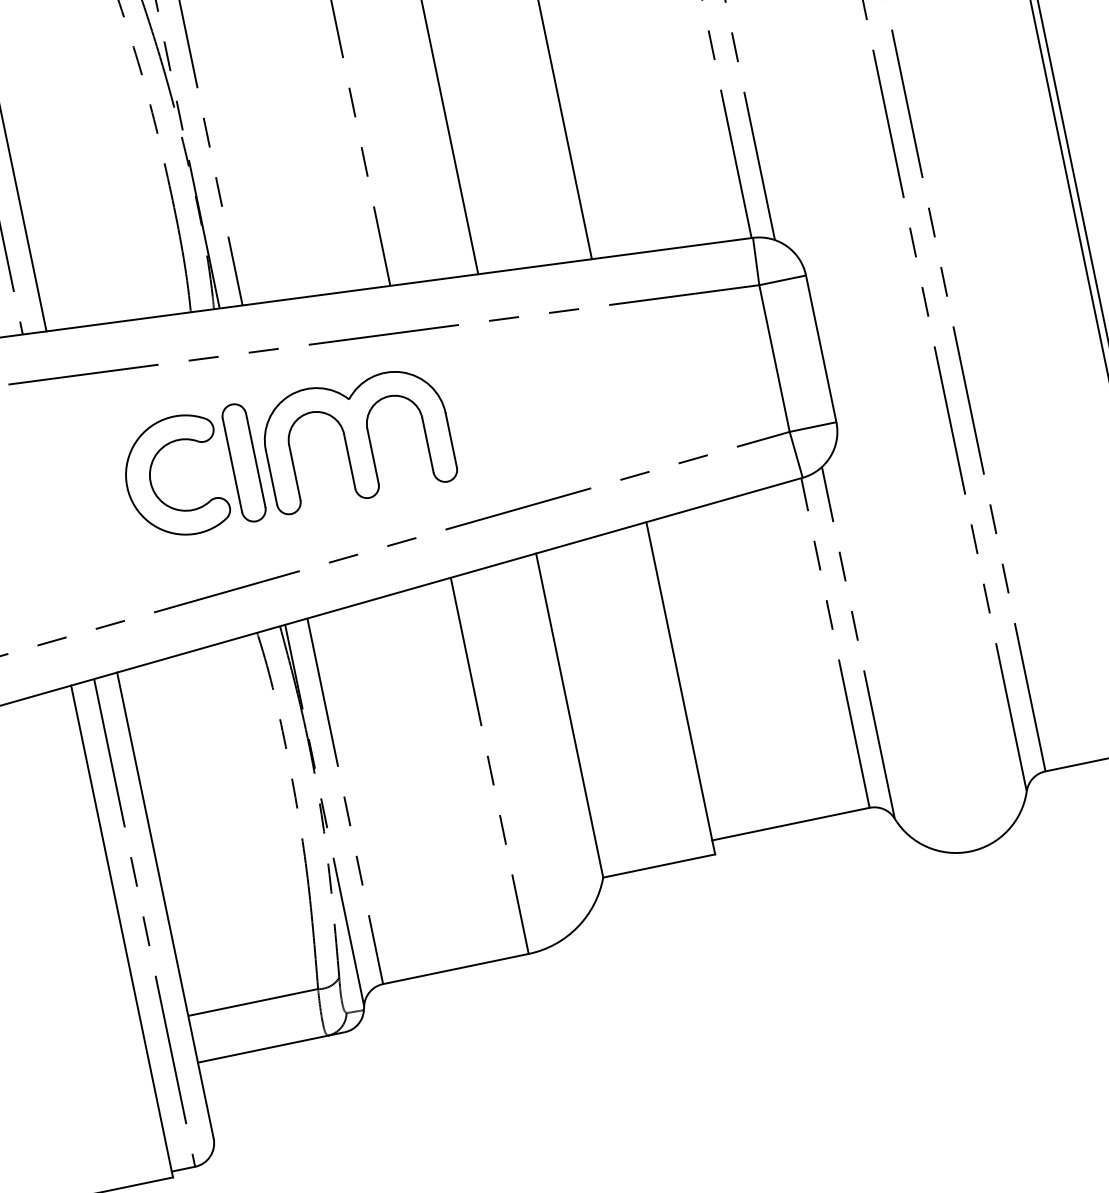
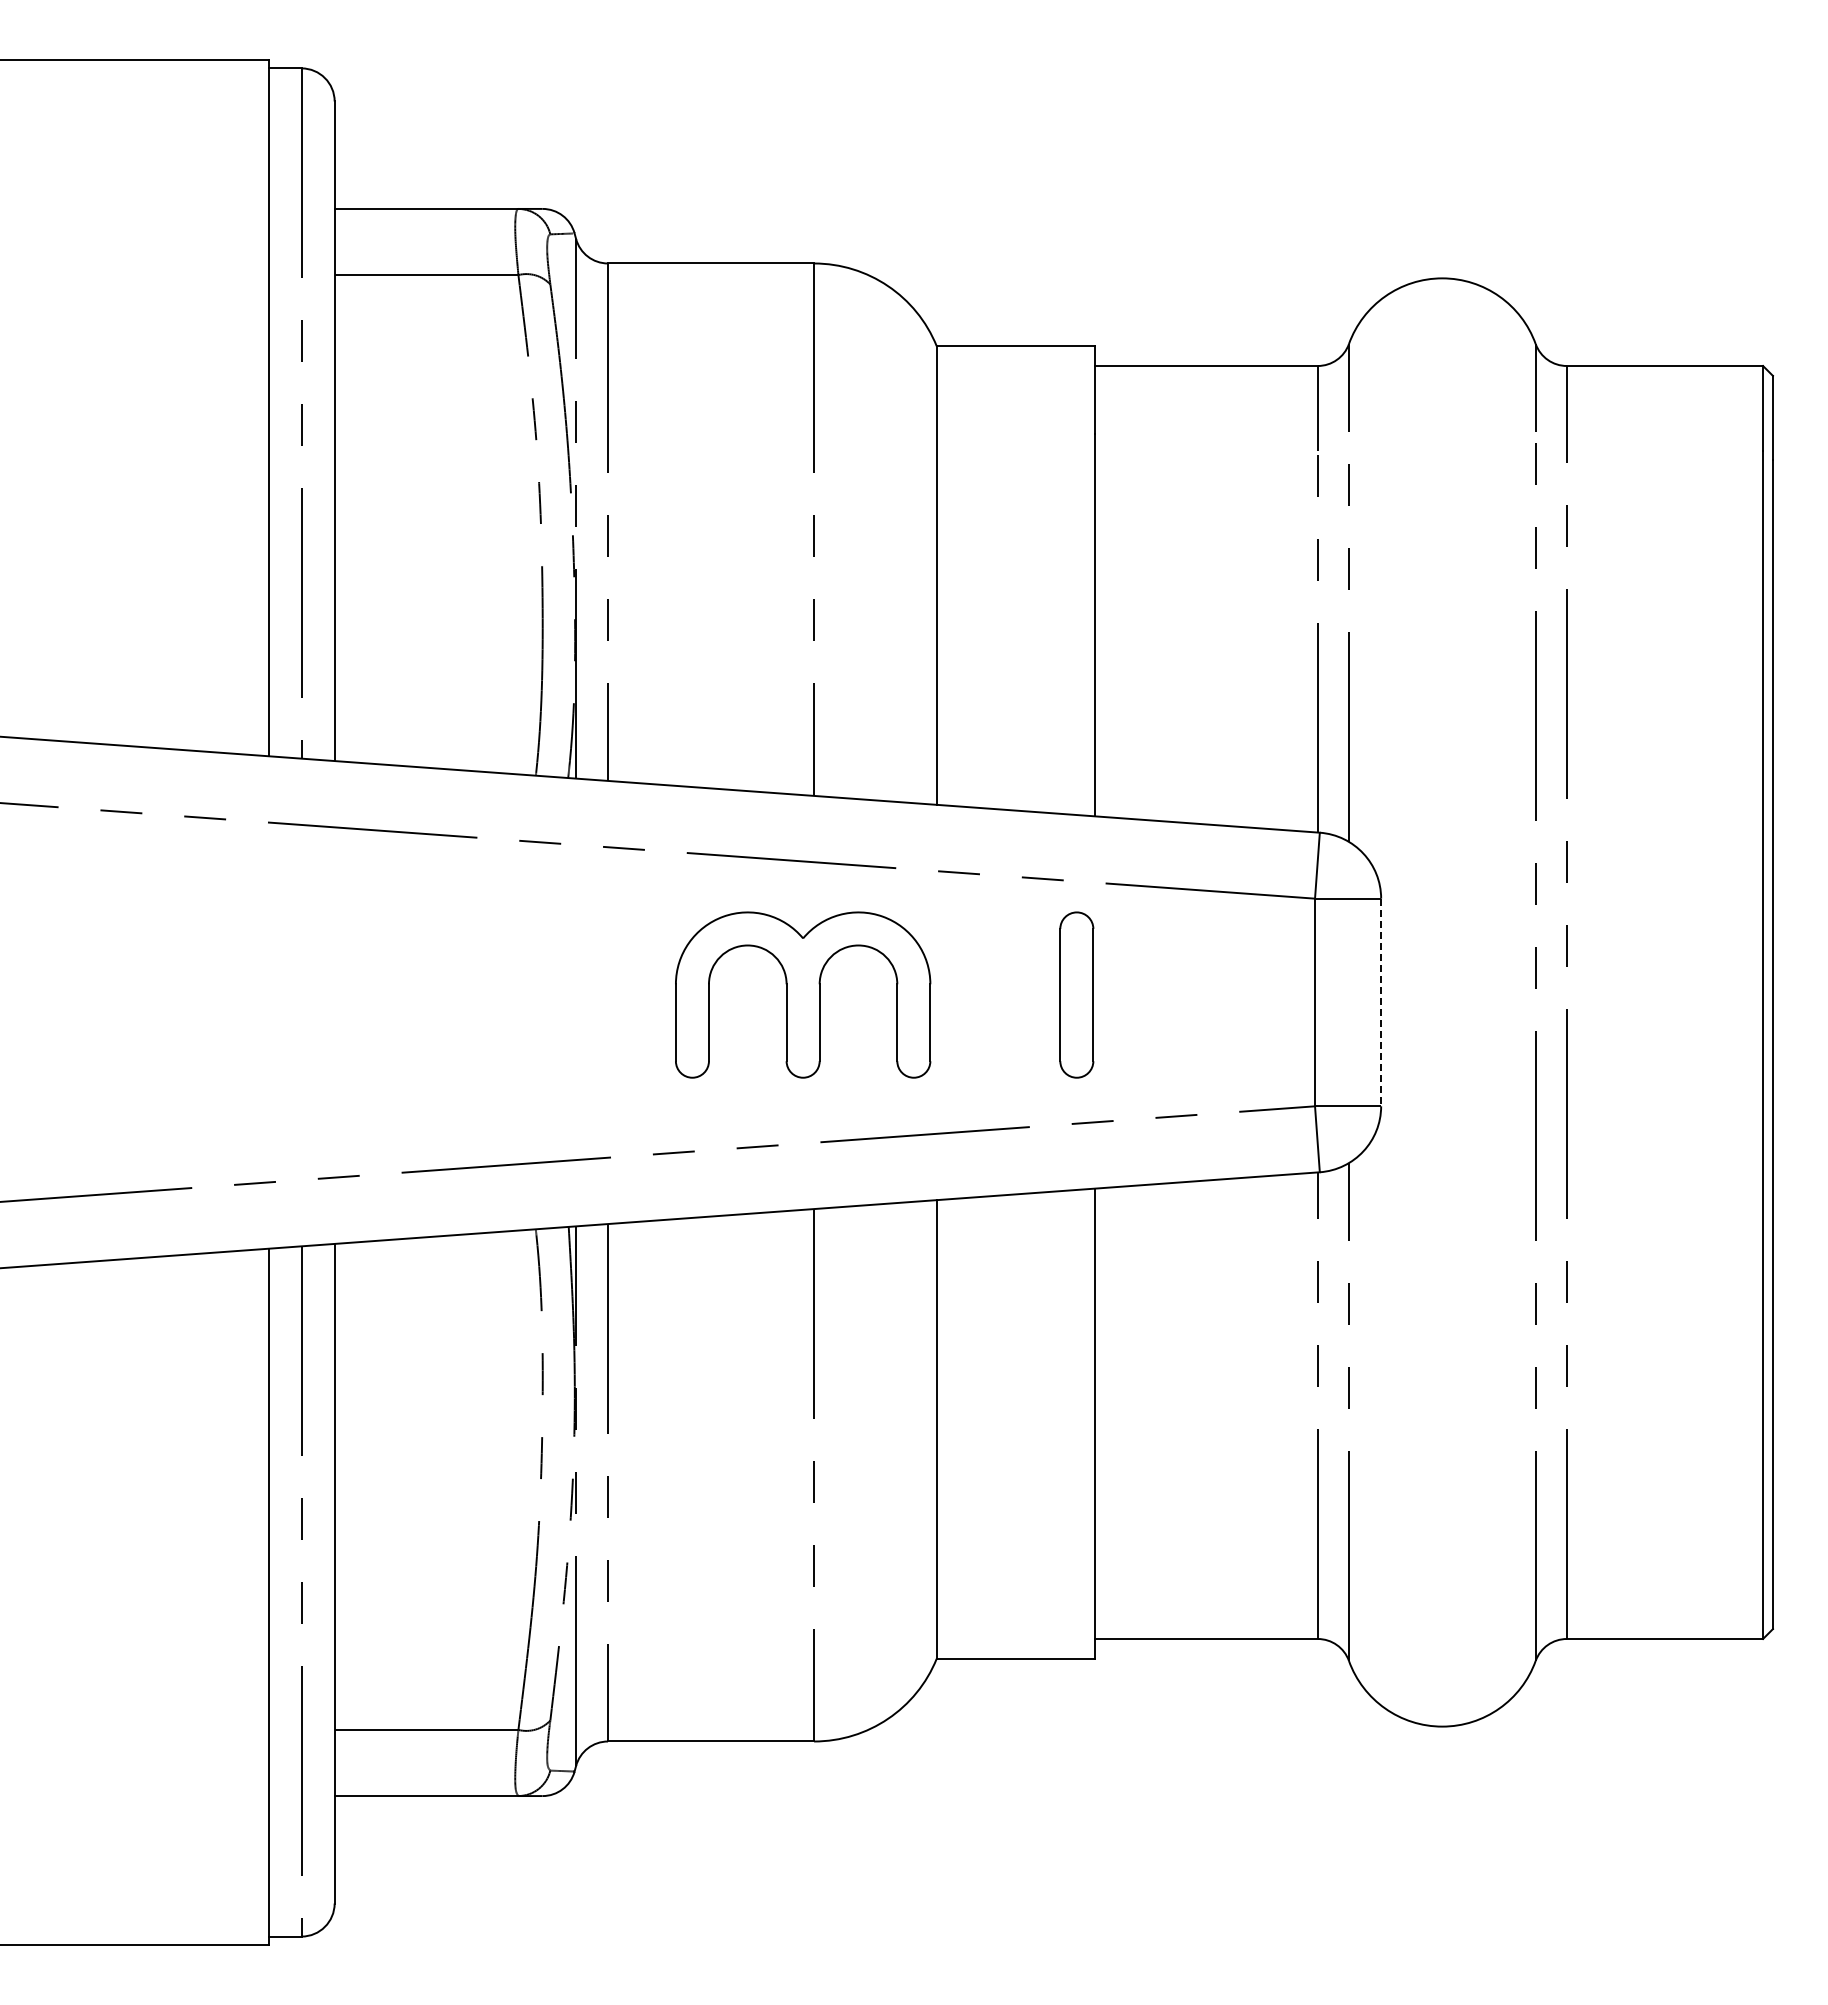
line: (821, 348) -> (1381, 1002), solid -> dashed
part: (357, 439) -> (803, 994), moved
part: (243, 462) -> (1076, 994), moved
part: (150, 476) -> (435, 987), removed

